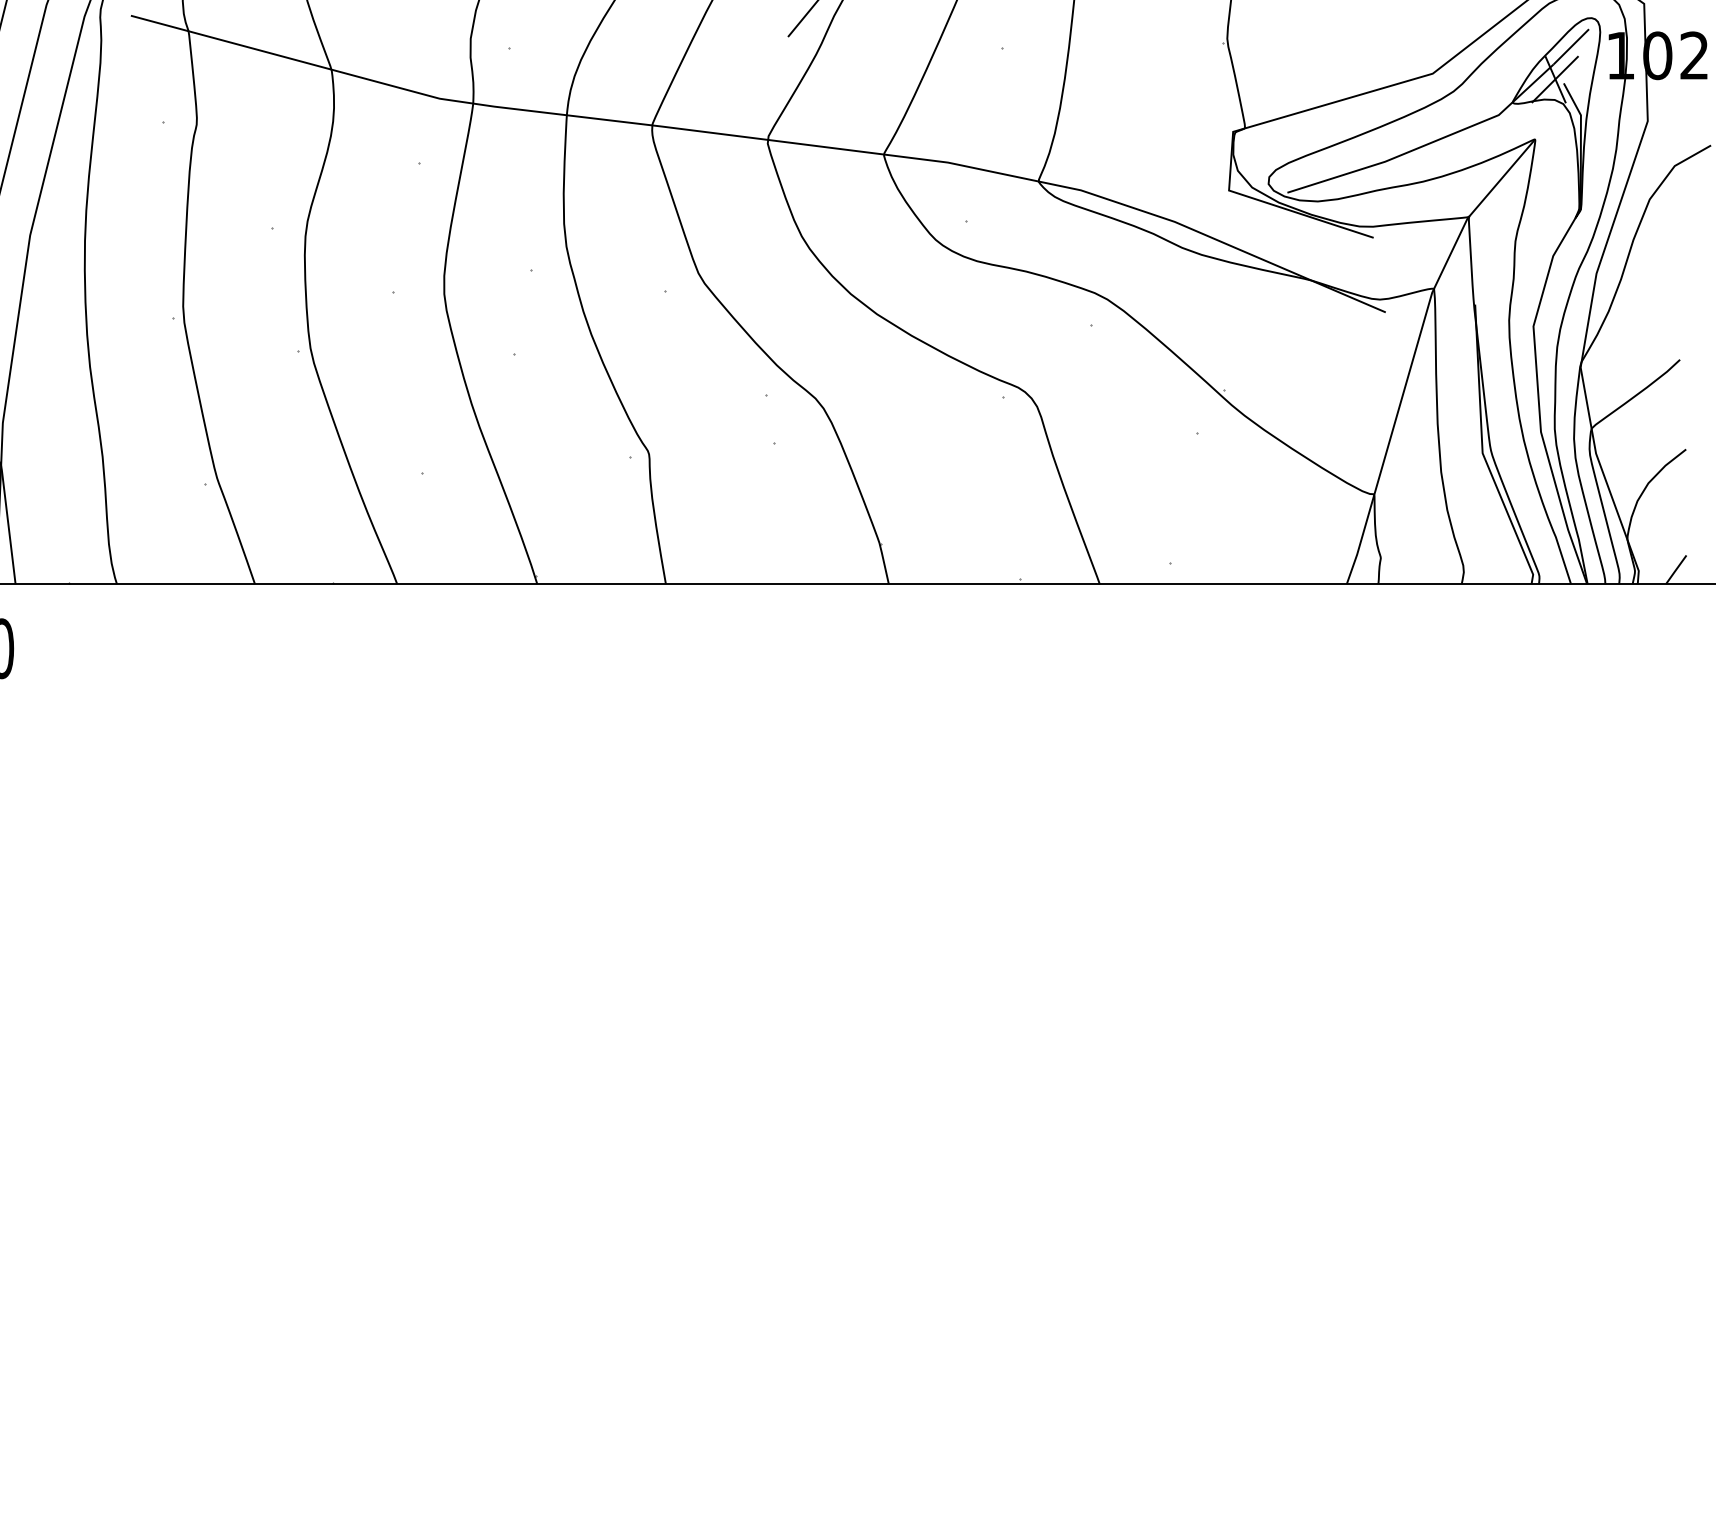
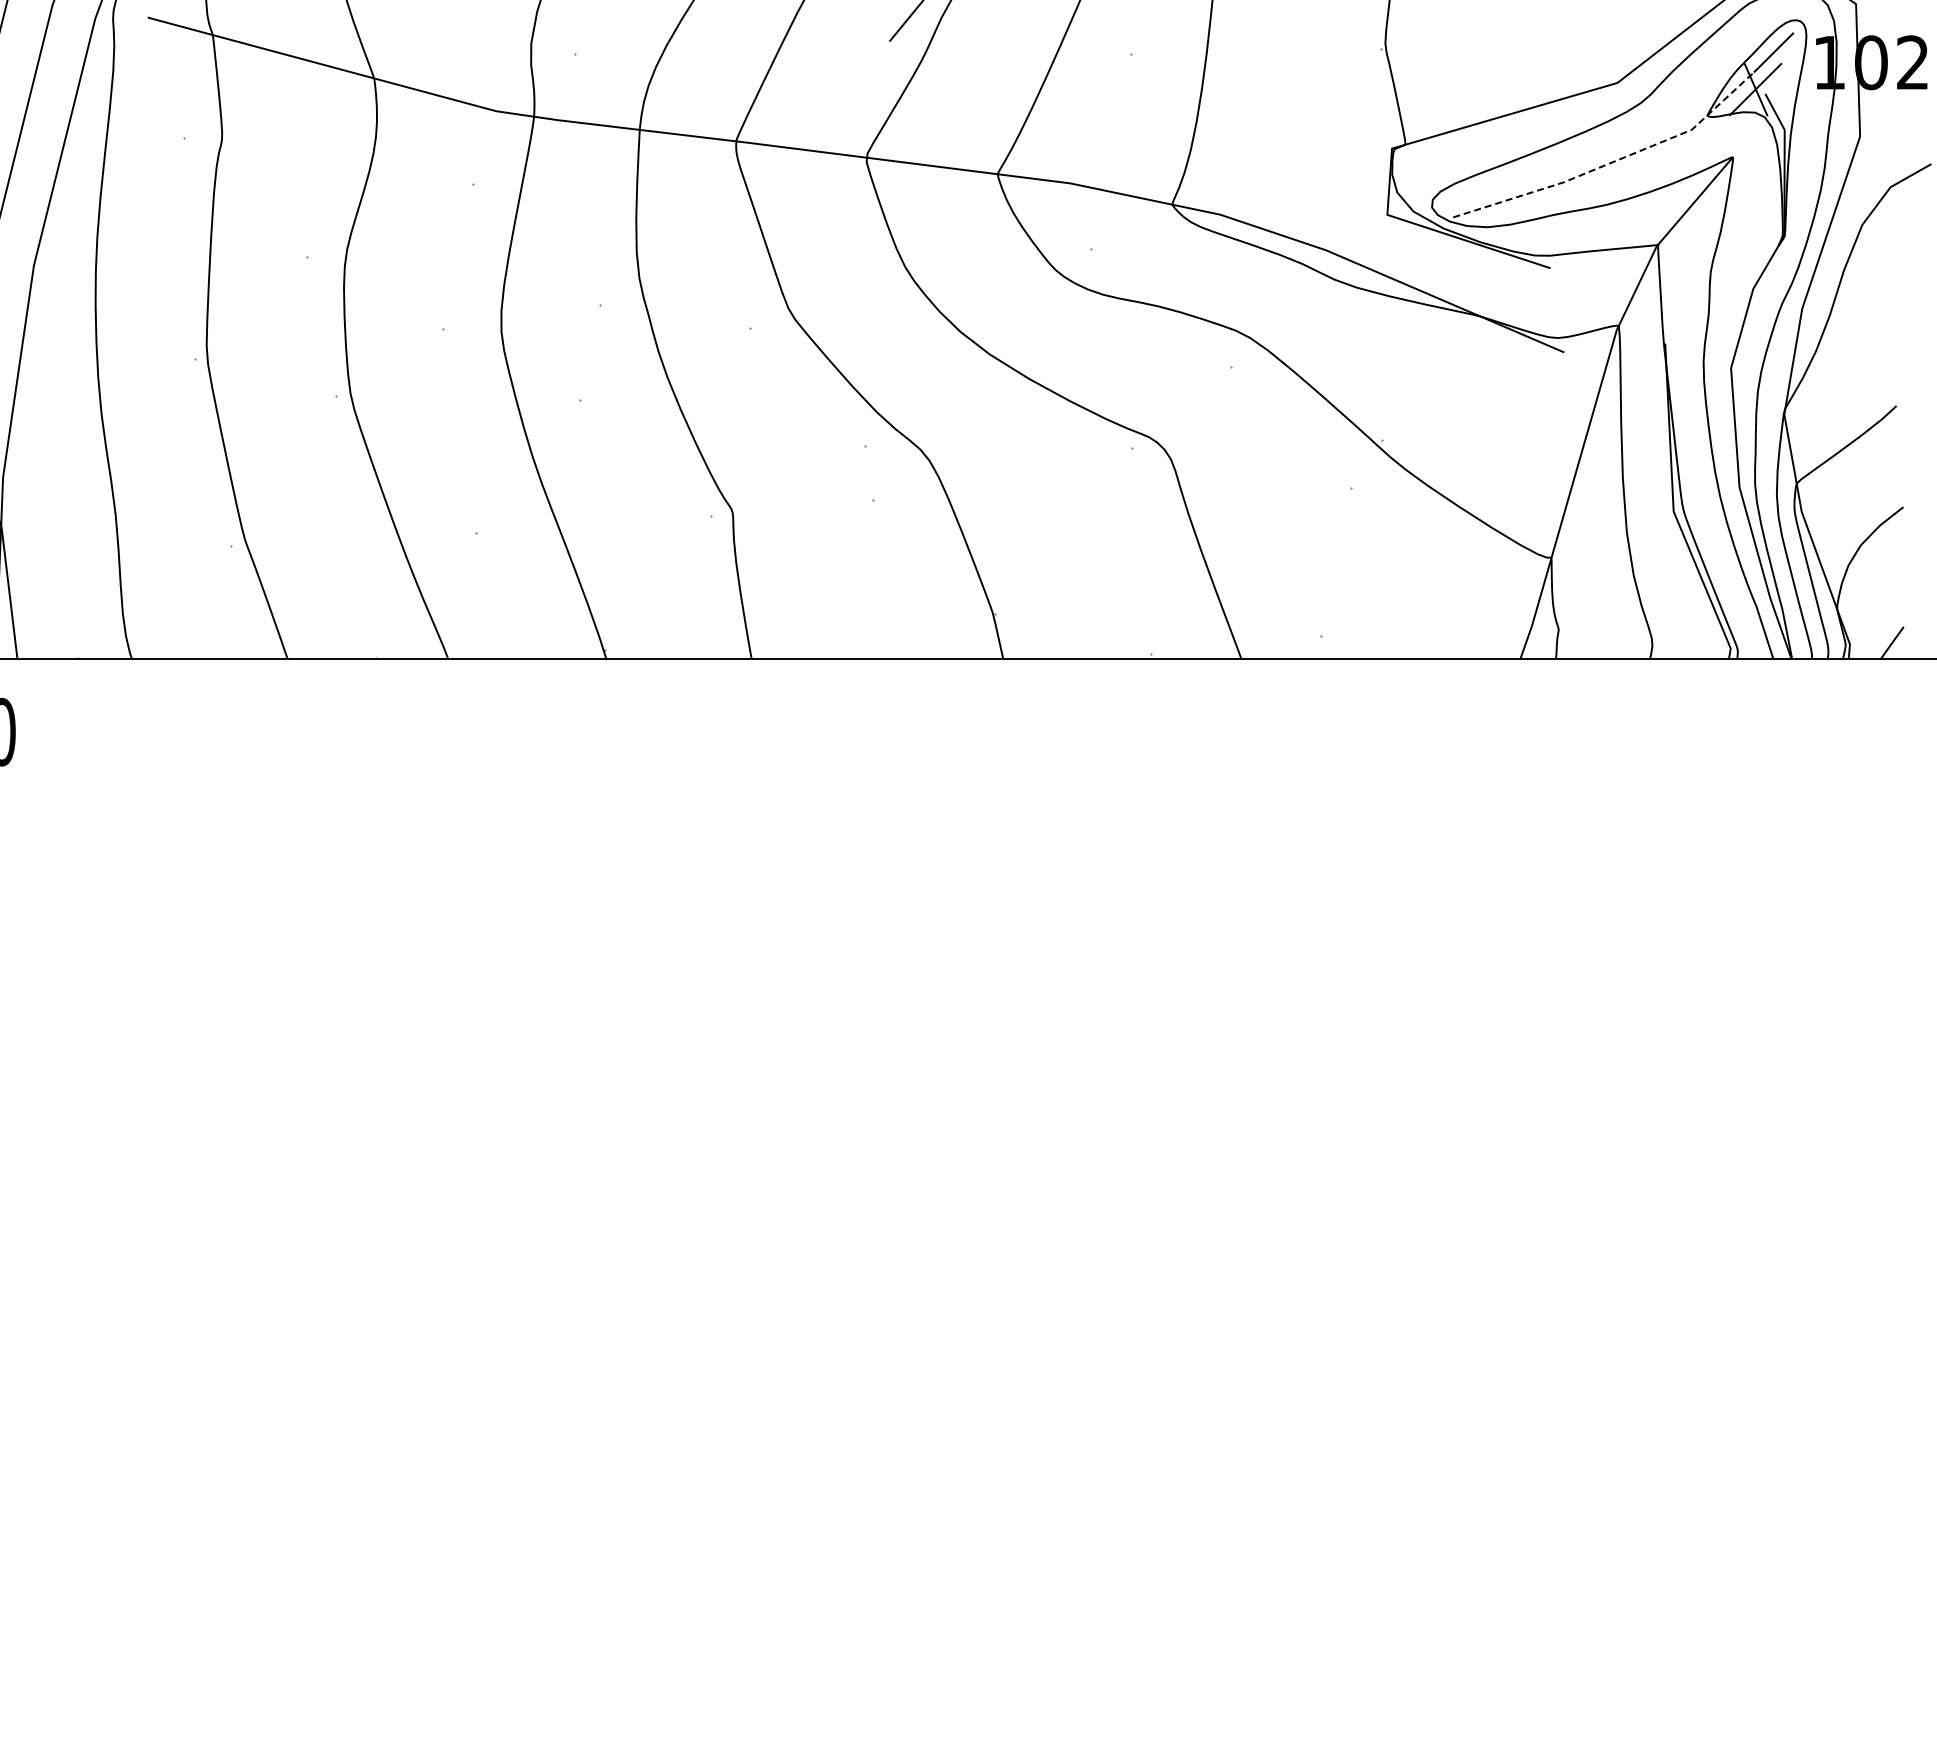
line: (1429, 143) -> (1613, 161), solid -> dashed

